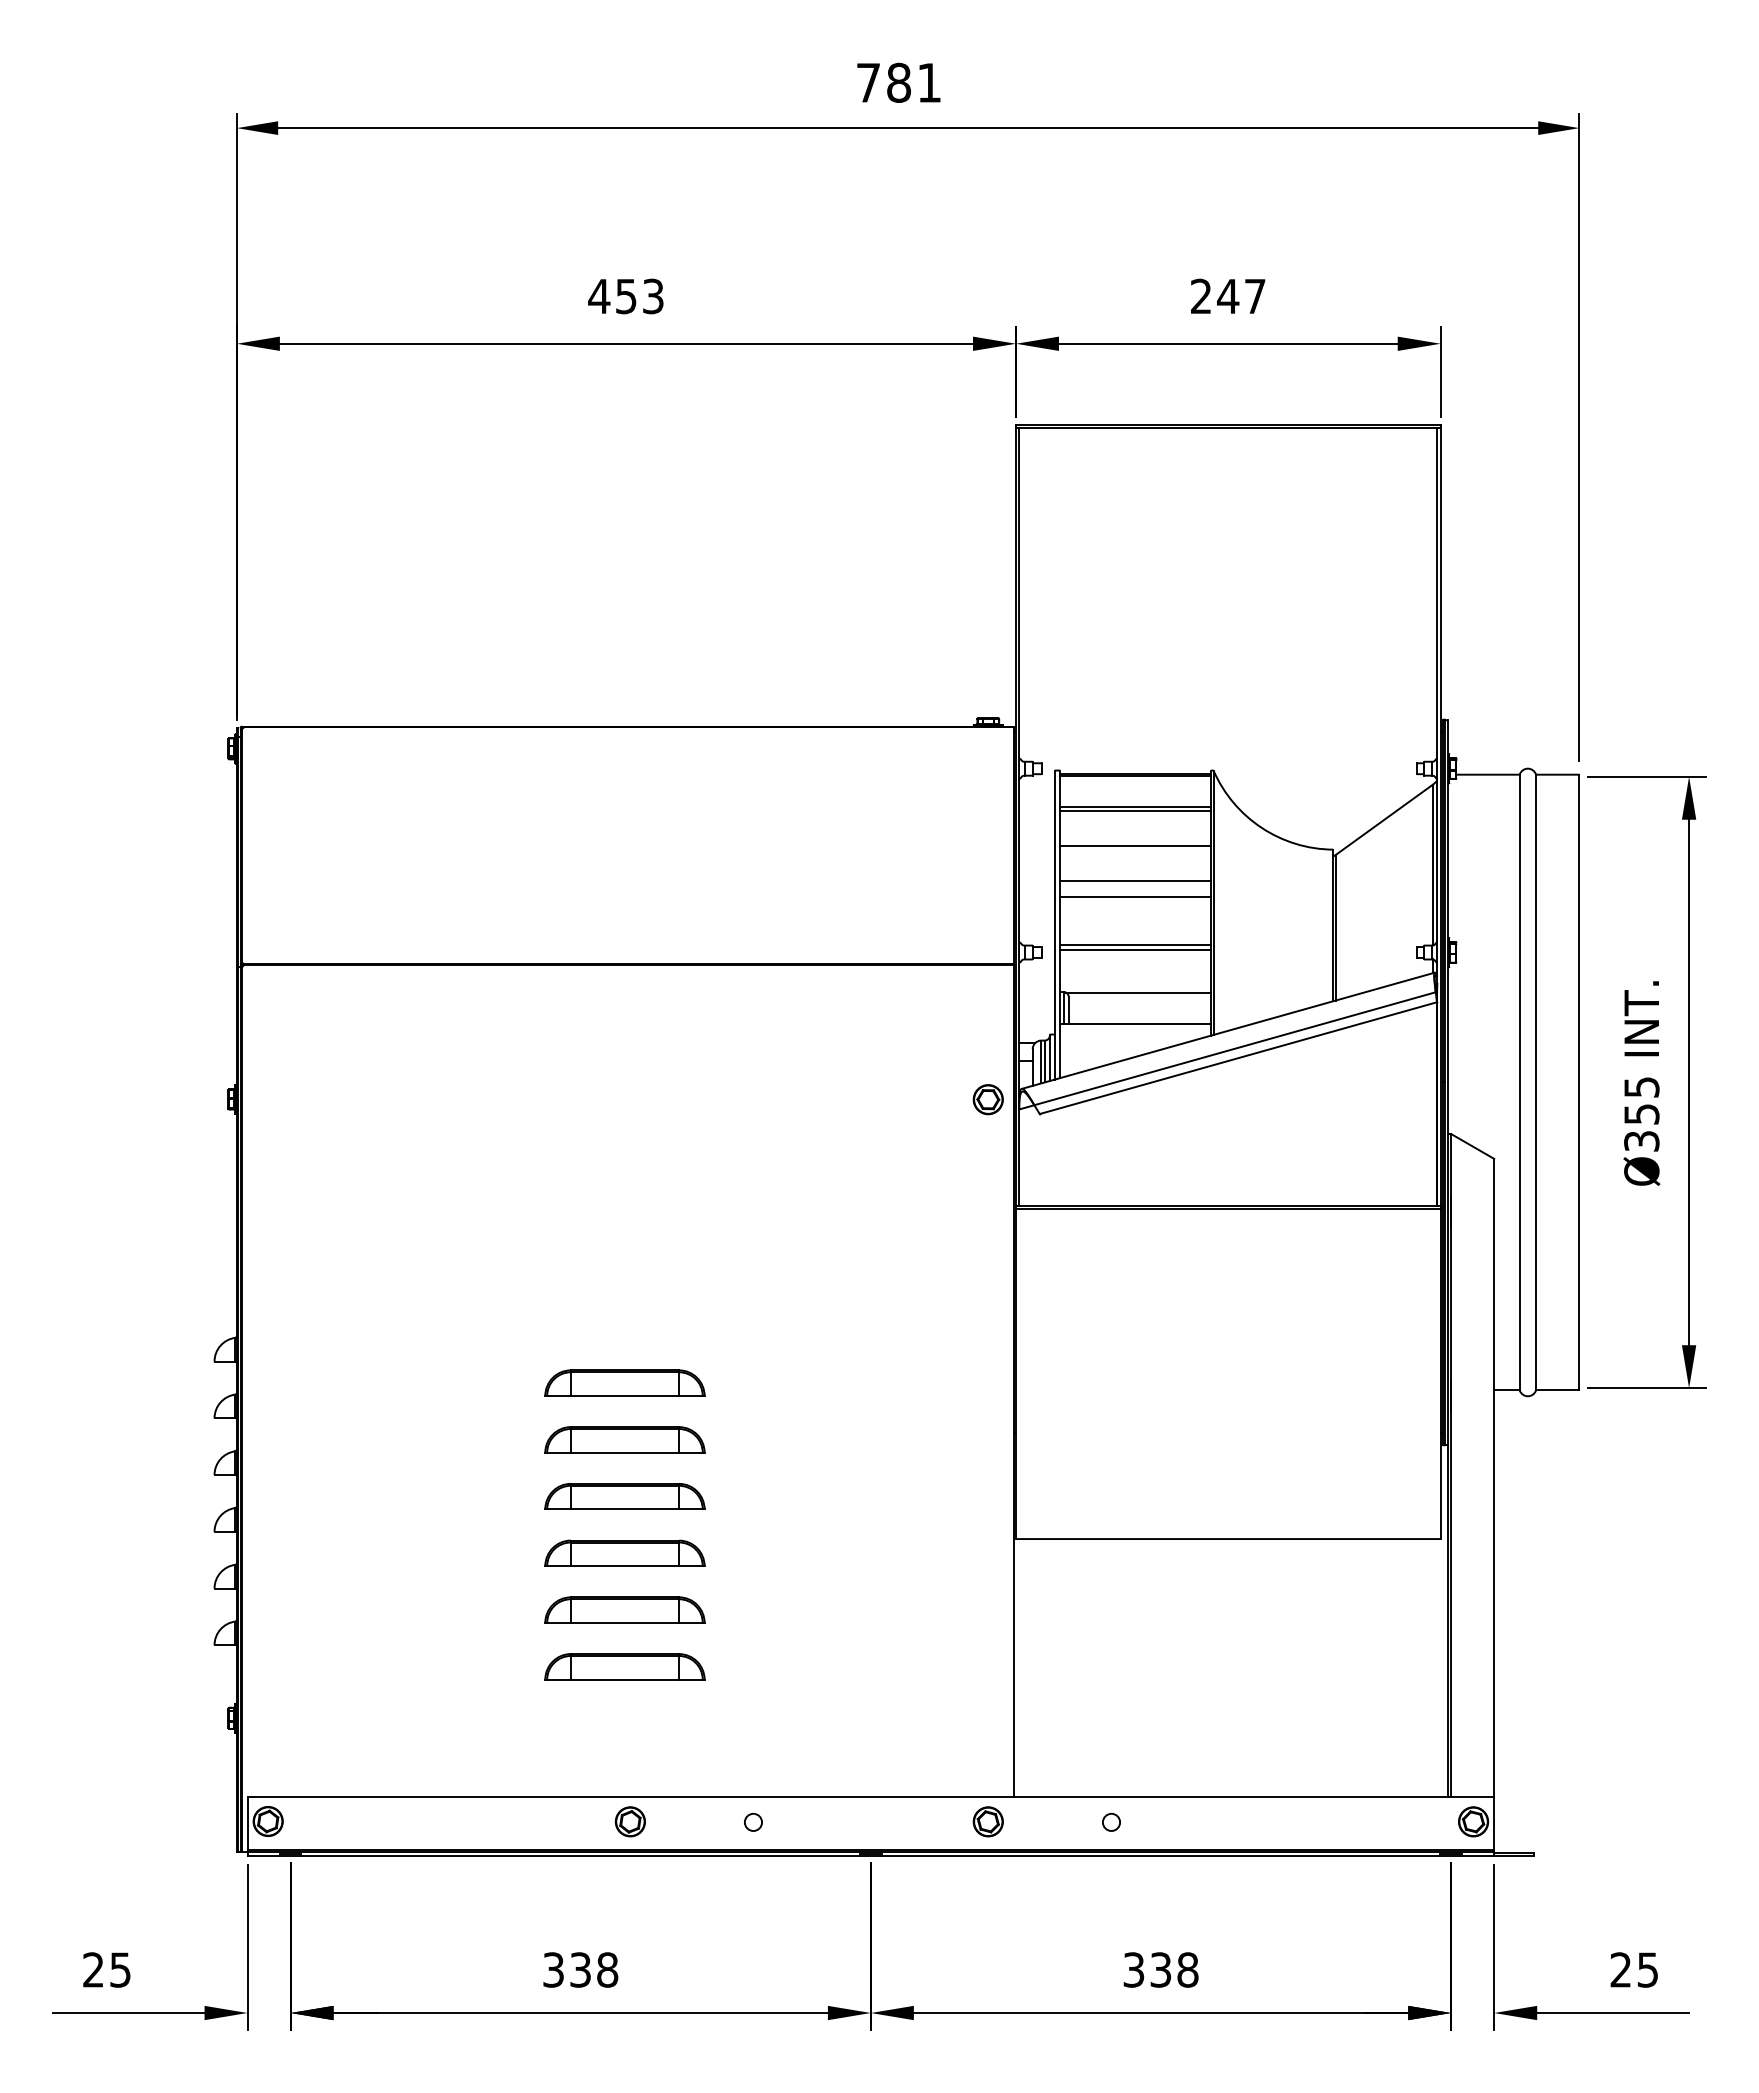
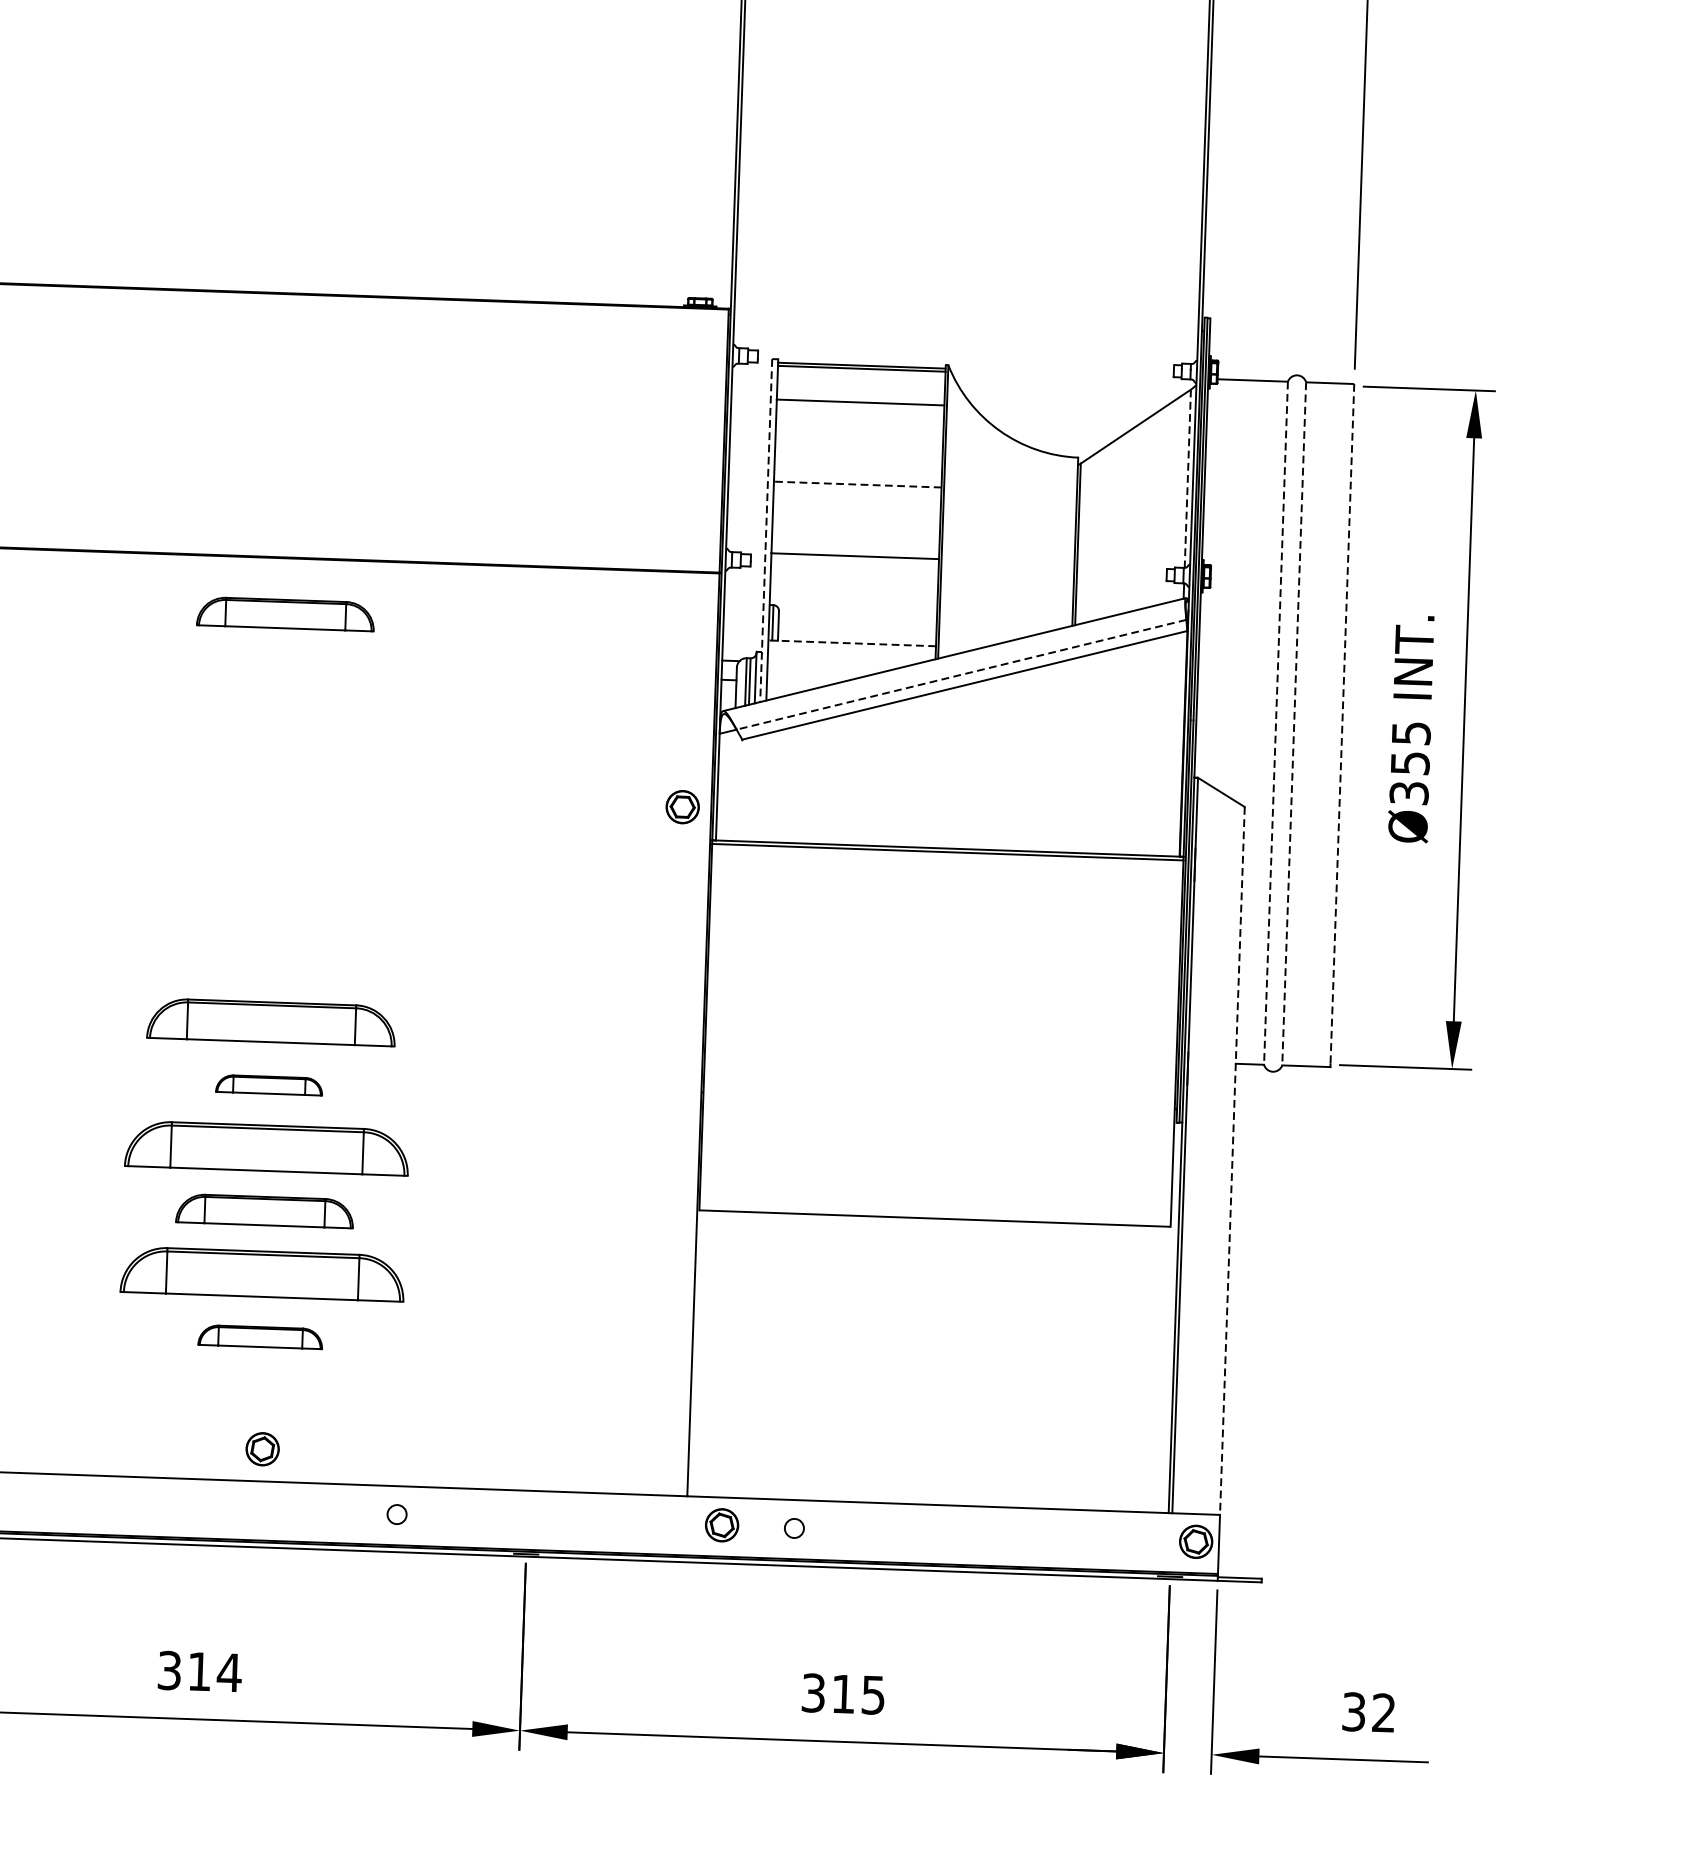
line: (1135, 811) -> (860, 407), removed
line: (1135, 846) -> (858, 446), removed
line: (1432, 865) -> (1187, 479), solid -> dashed
line: (1135, 880) -> (857, 484), solid -> dashed
line: (1135, 897) -> (856, 503), removed
line: (1054, 925) -> (765, 531), solid -> dashed
line: (1135, 949) -> (854, 560), removed
line: (1138, 992) -> (856, 608), removed
part: (624, 1014) -> (285, 613), added
line: (1135, 1023) -> (851, 642), solid -> dashed
line: (1234, 1048) -> (960, 674), solid -> dashed
line: (1519, 1082) -> (1275, 723), solid -> dashed
line: (1536, 1082) -> (1294, 723), solid -> dashed
line: (1579, 1082) -> (1342, 725), solid -> dashed
part: (987, 1099) -> (681, 806), moved
part: (624, 1382) -> (271, 1021), size x1.4
part: (624, 1439) -> (268, 1084), size x0.6
line: (1494, 1477) -> (1232, 1160), solid -> dashed
part: (624, 1496) -> (266, 1147), size x1.6
part: (624, 1609) -> (262, 1273), size x1.6
part: (624, 1666) -> (260, 1336), size x0.7
part: (629, 1821) -> (261, 1448), moved
part: (987, 1821) -> (721, 1524), moved
text: (594, 1969) -> (215, 1671), 338 -> 314
text: (1174, 1969) -> (858, 1694), 338 -> 315
text: (1633, 1969) -> (1367, 1711), 25 -> 32

